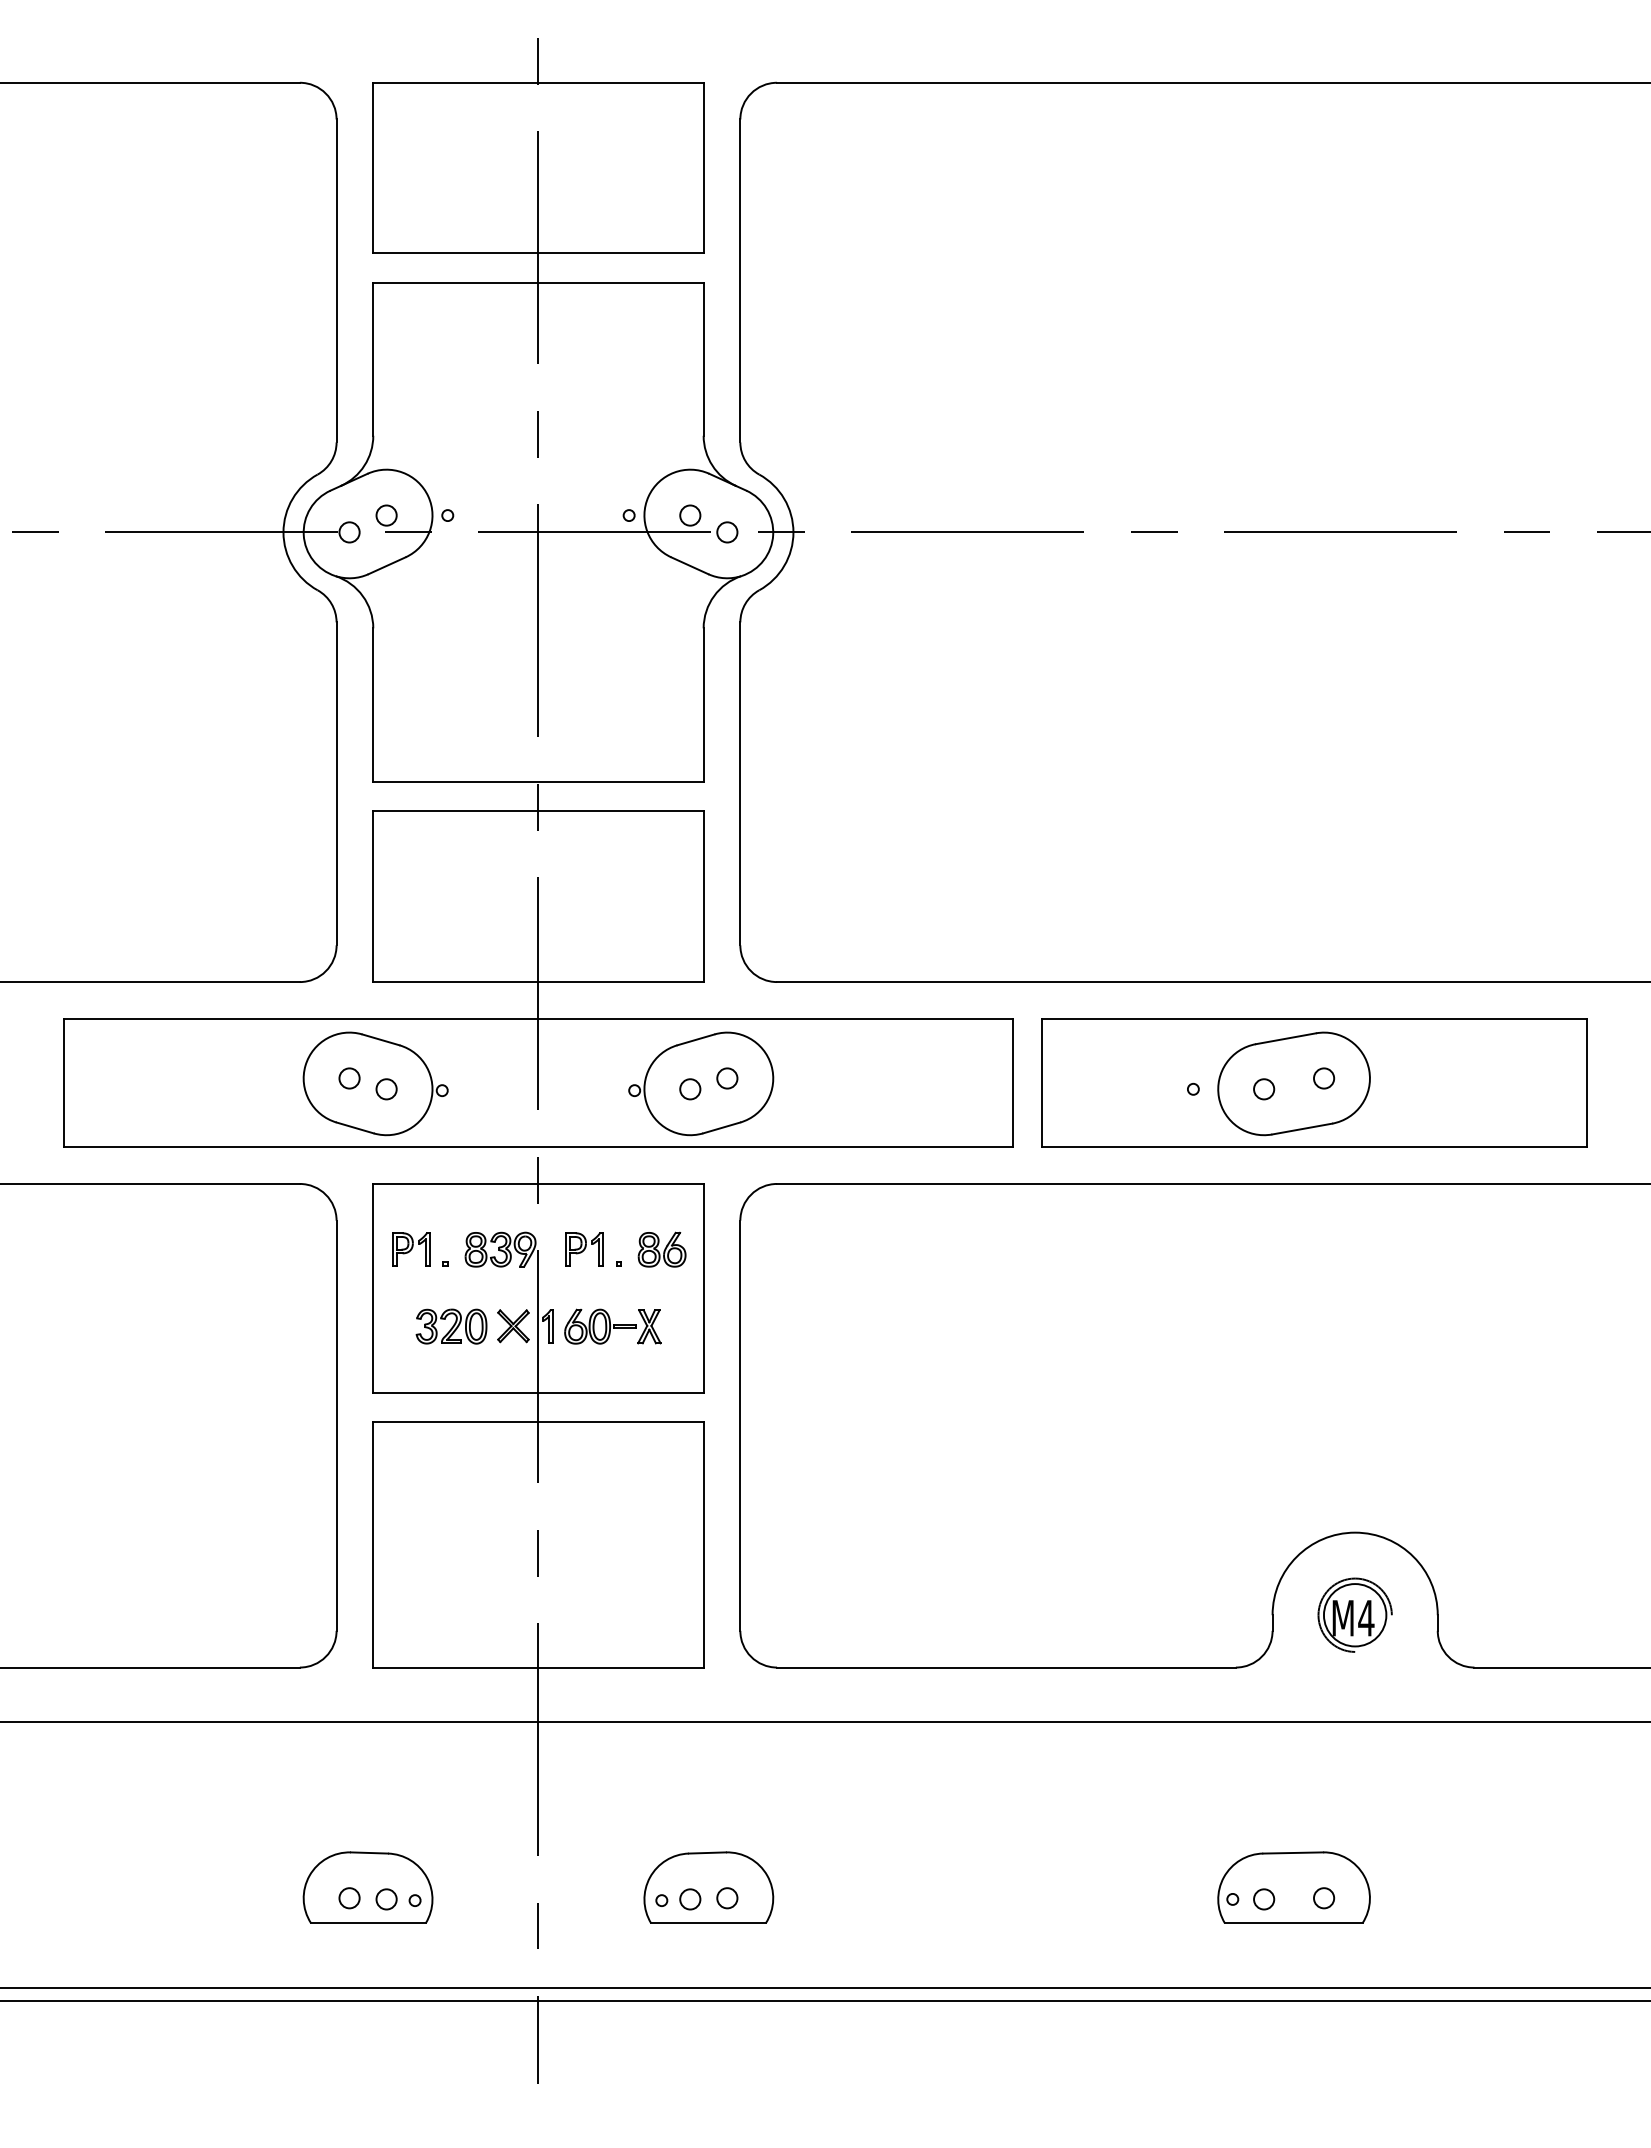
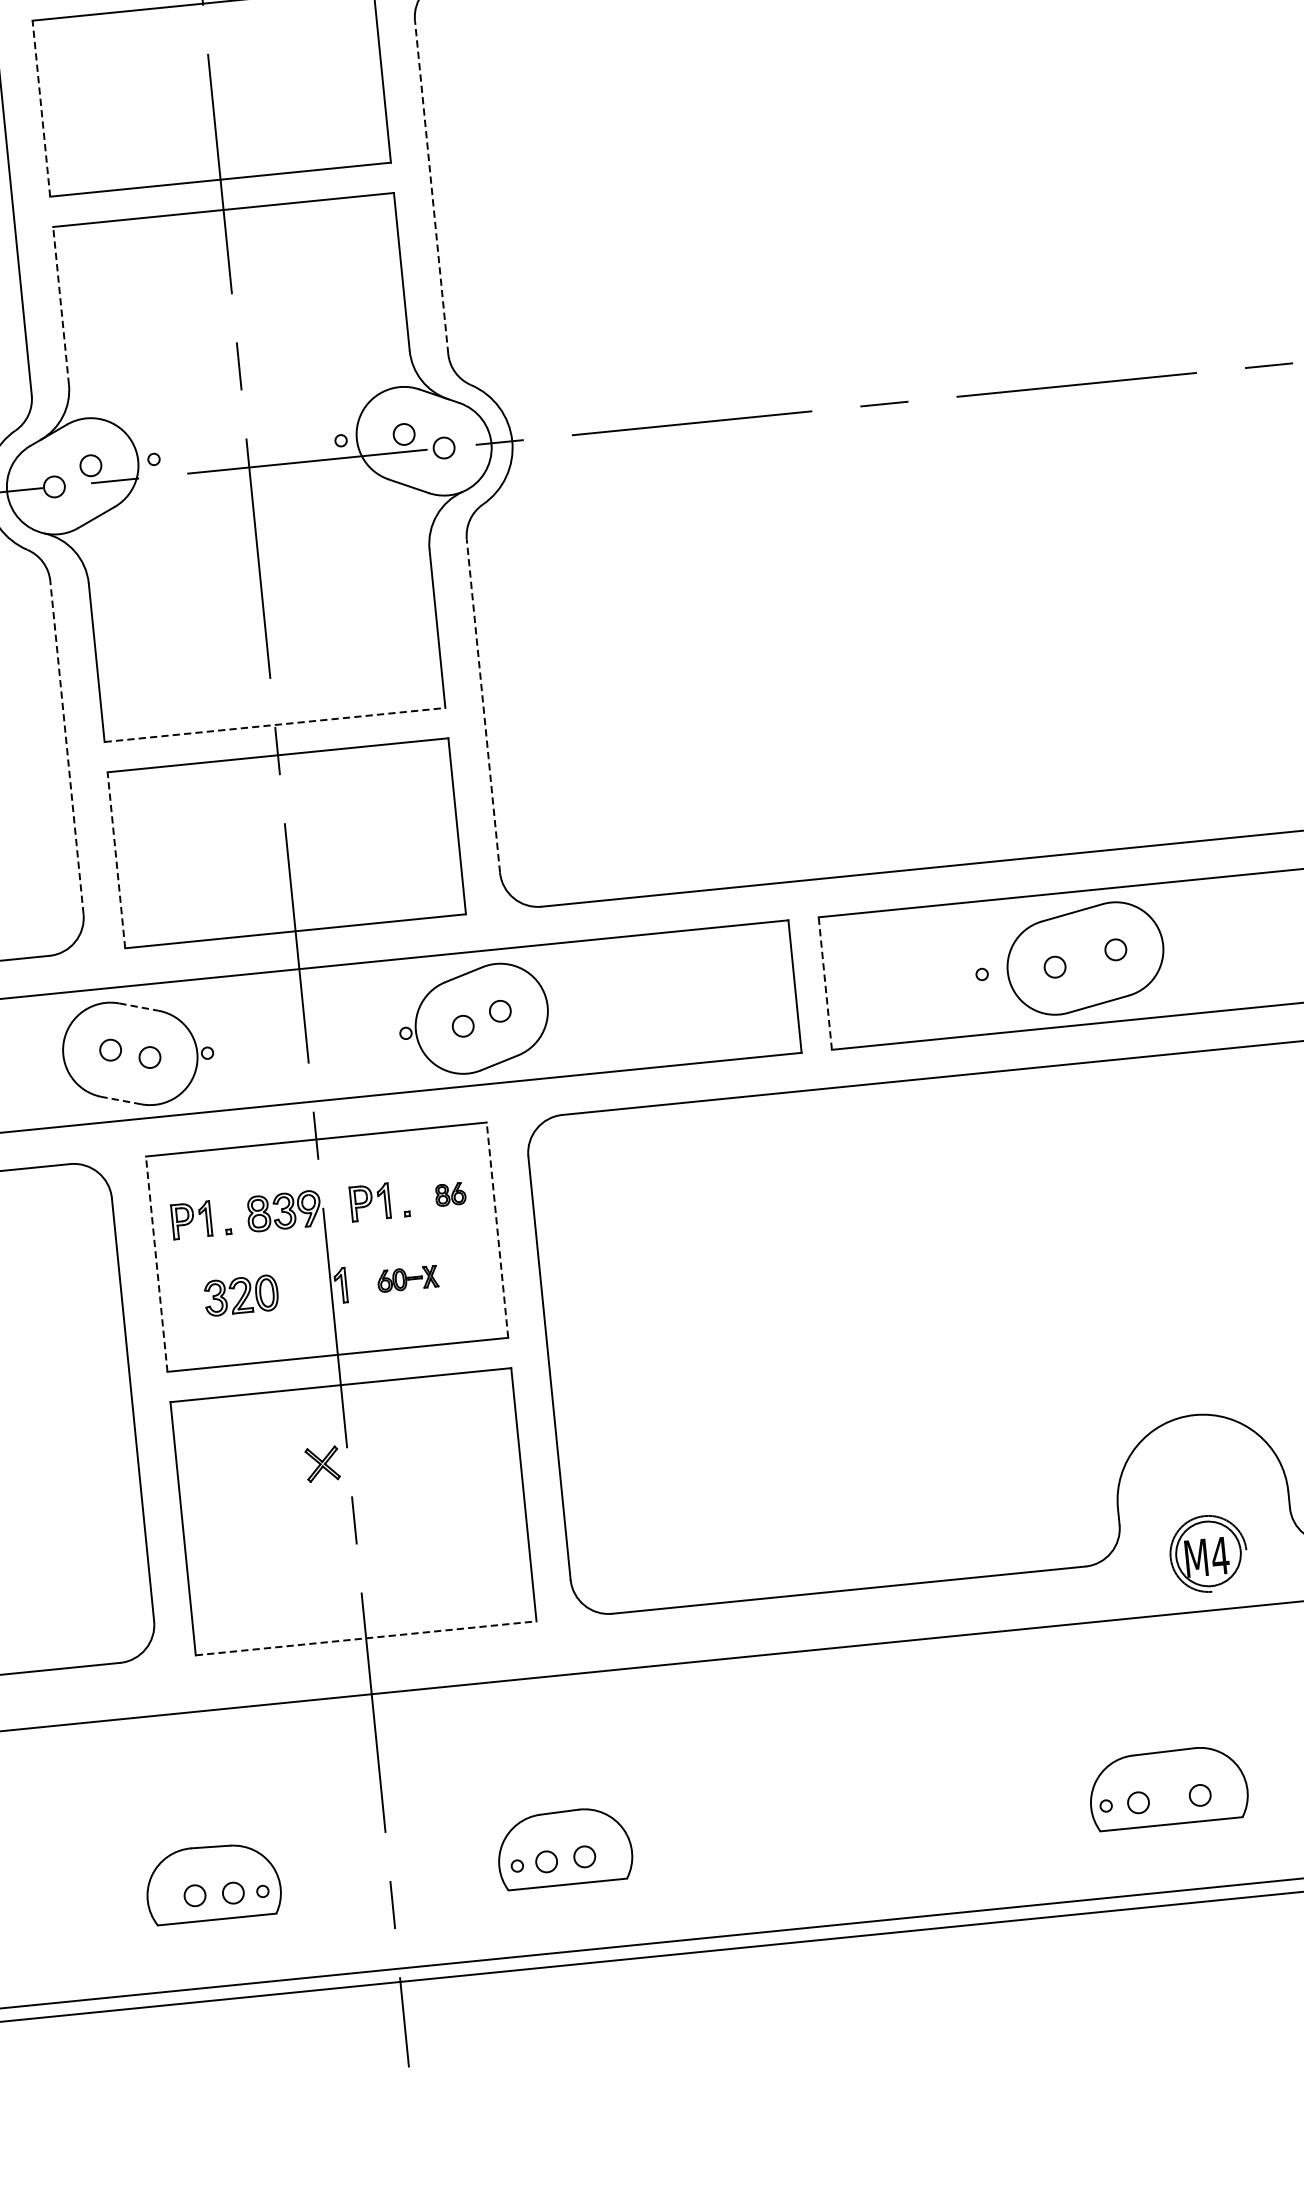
line: (373, 167) -> (41, 108), solid -> dashed
line: (740, 280) -> (431, 186), solid -> dashed
line: (373, 359) -> (61, 306), solid -> dashed
line: (538, 782) -> (275, 725), solid -> dashed
line: (336, 783) -> (66, 747), solid -> dashed
line: (740, 783) -> (483, 705), solid -> dashed
line: (373, 896) -> (116, 860), solid -> dashed
line: (381, 1040) -> (139, 1007), solid -> dashed
line: (1041, 1082) -> (824, 983), solid -> dashed
line: (354, 1127) -> (120, 1100), solid -> dashed
part: (661, 1249) -> (450, 1194), size x0.6
line: (373, 1287) -> (156, 1263), solid -> dashed
line: (703, 1287) -> (497, 1229), solid -> dashed
part: (513, 1326) -> (322, 1464), moved
part: (612, 1326) -> (407, 1278), size x0.6
part: (1354, 1614) -> (1207, 1553), moved
line: (538, 1667) -> (366, 1638), solid -> dashed

